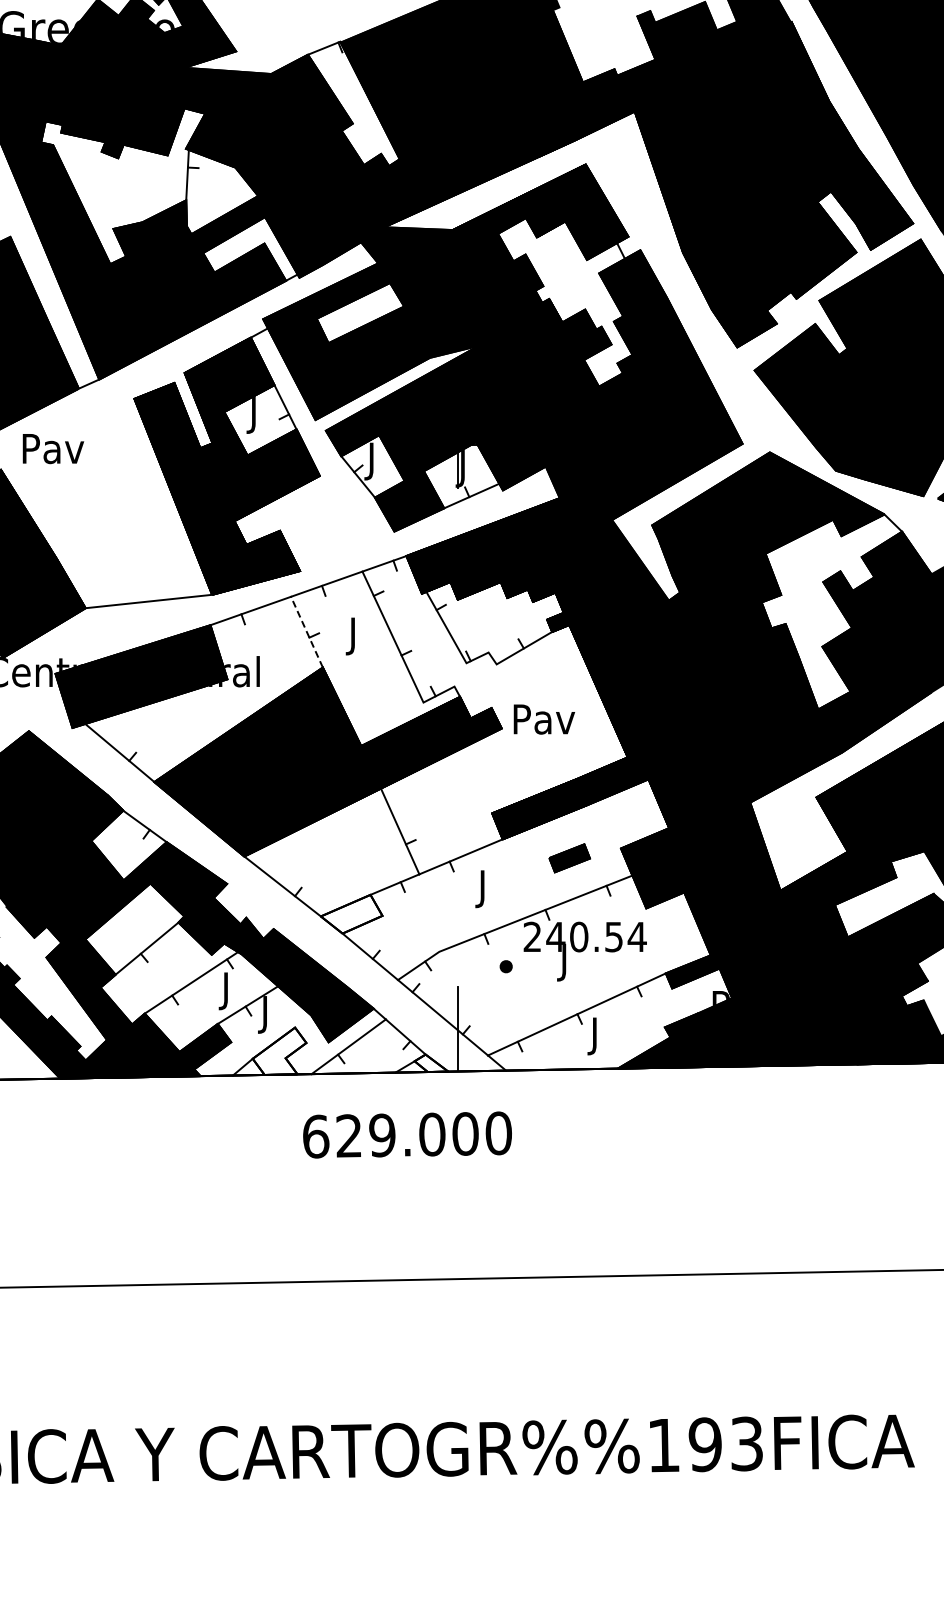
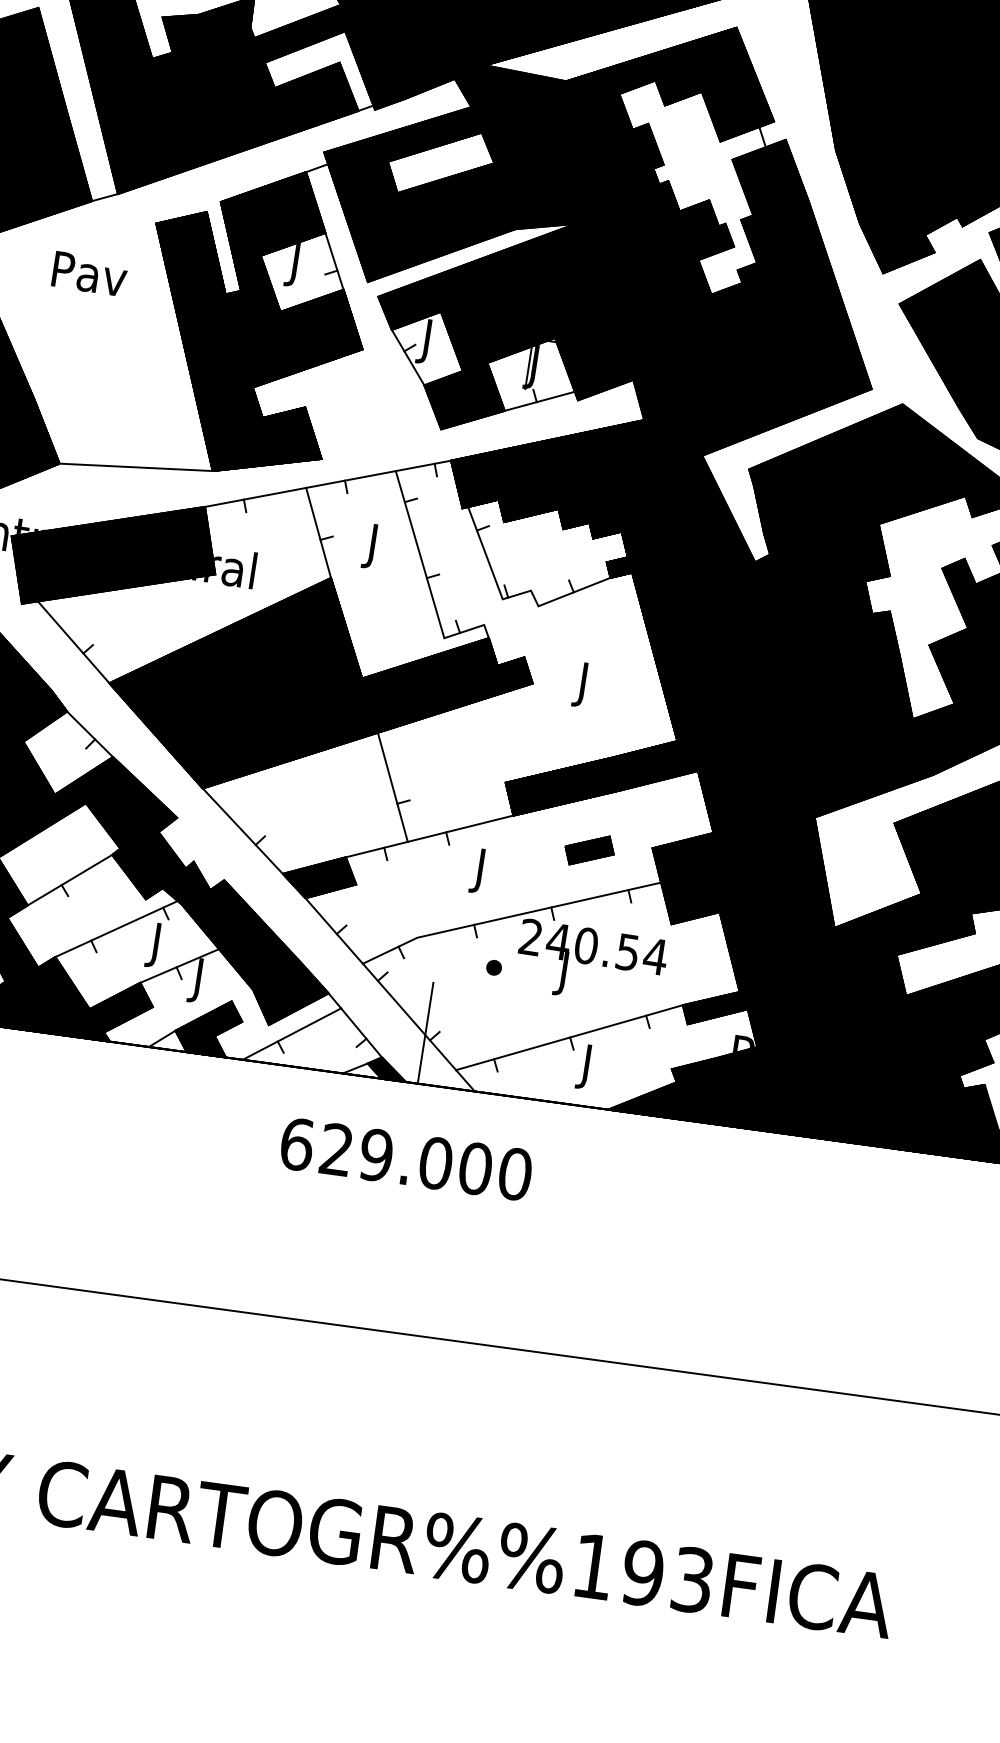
text: (53, 449) -> (89, 274), moved
line: (306, 632) -> (317, 533), dashed -> solid
text: (544, 723) -> (584, 685), Pav -> J
fill: (351, 913) -> (319, 875), added
fill: (279, 1050) -> (208, 1025), added
fill: (431, 1063) -> (387, 1069), added
text: (407, 1134) -> (406, 1158), moved

